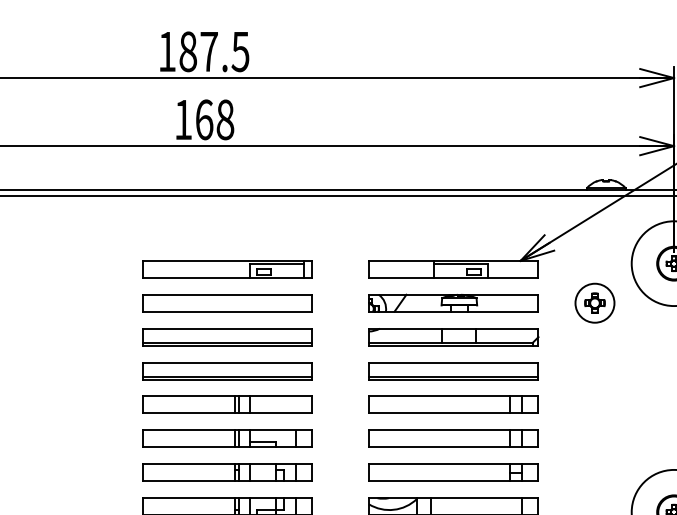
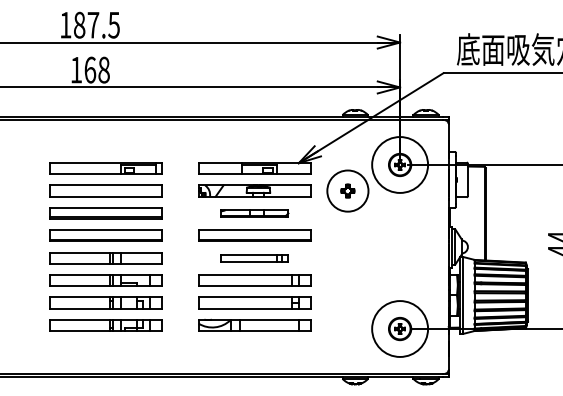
circle: (594, 302) -> (347, 190), size x1.6
part: (453, 337) -> (254, 213), size x0.6
part: (453, 405) -> (254, 258), size x0.6

